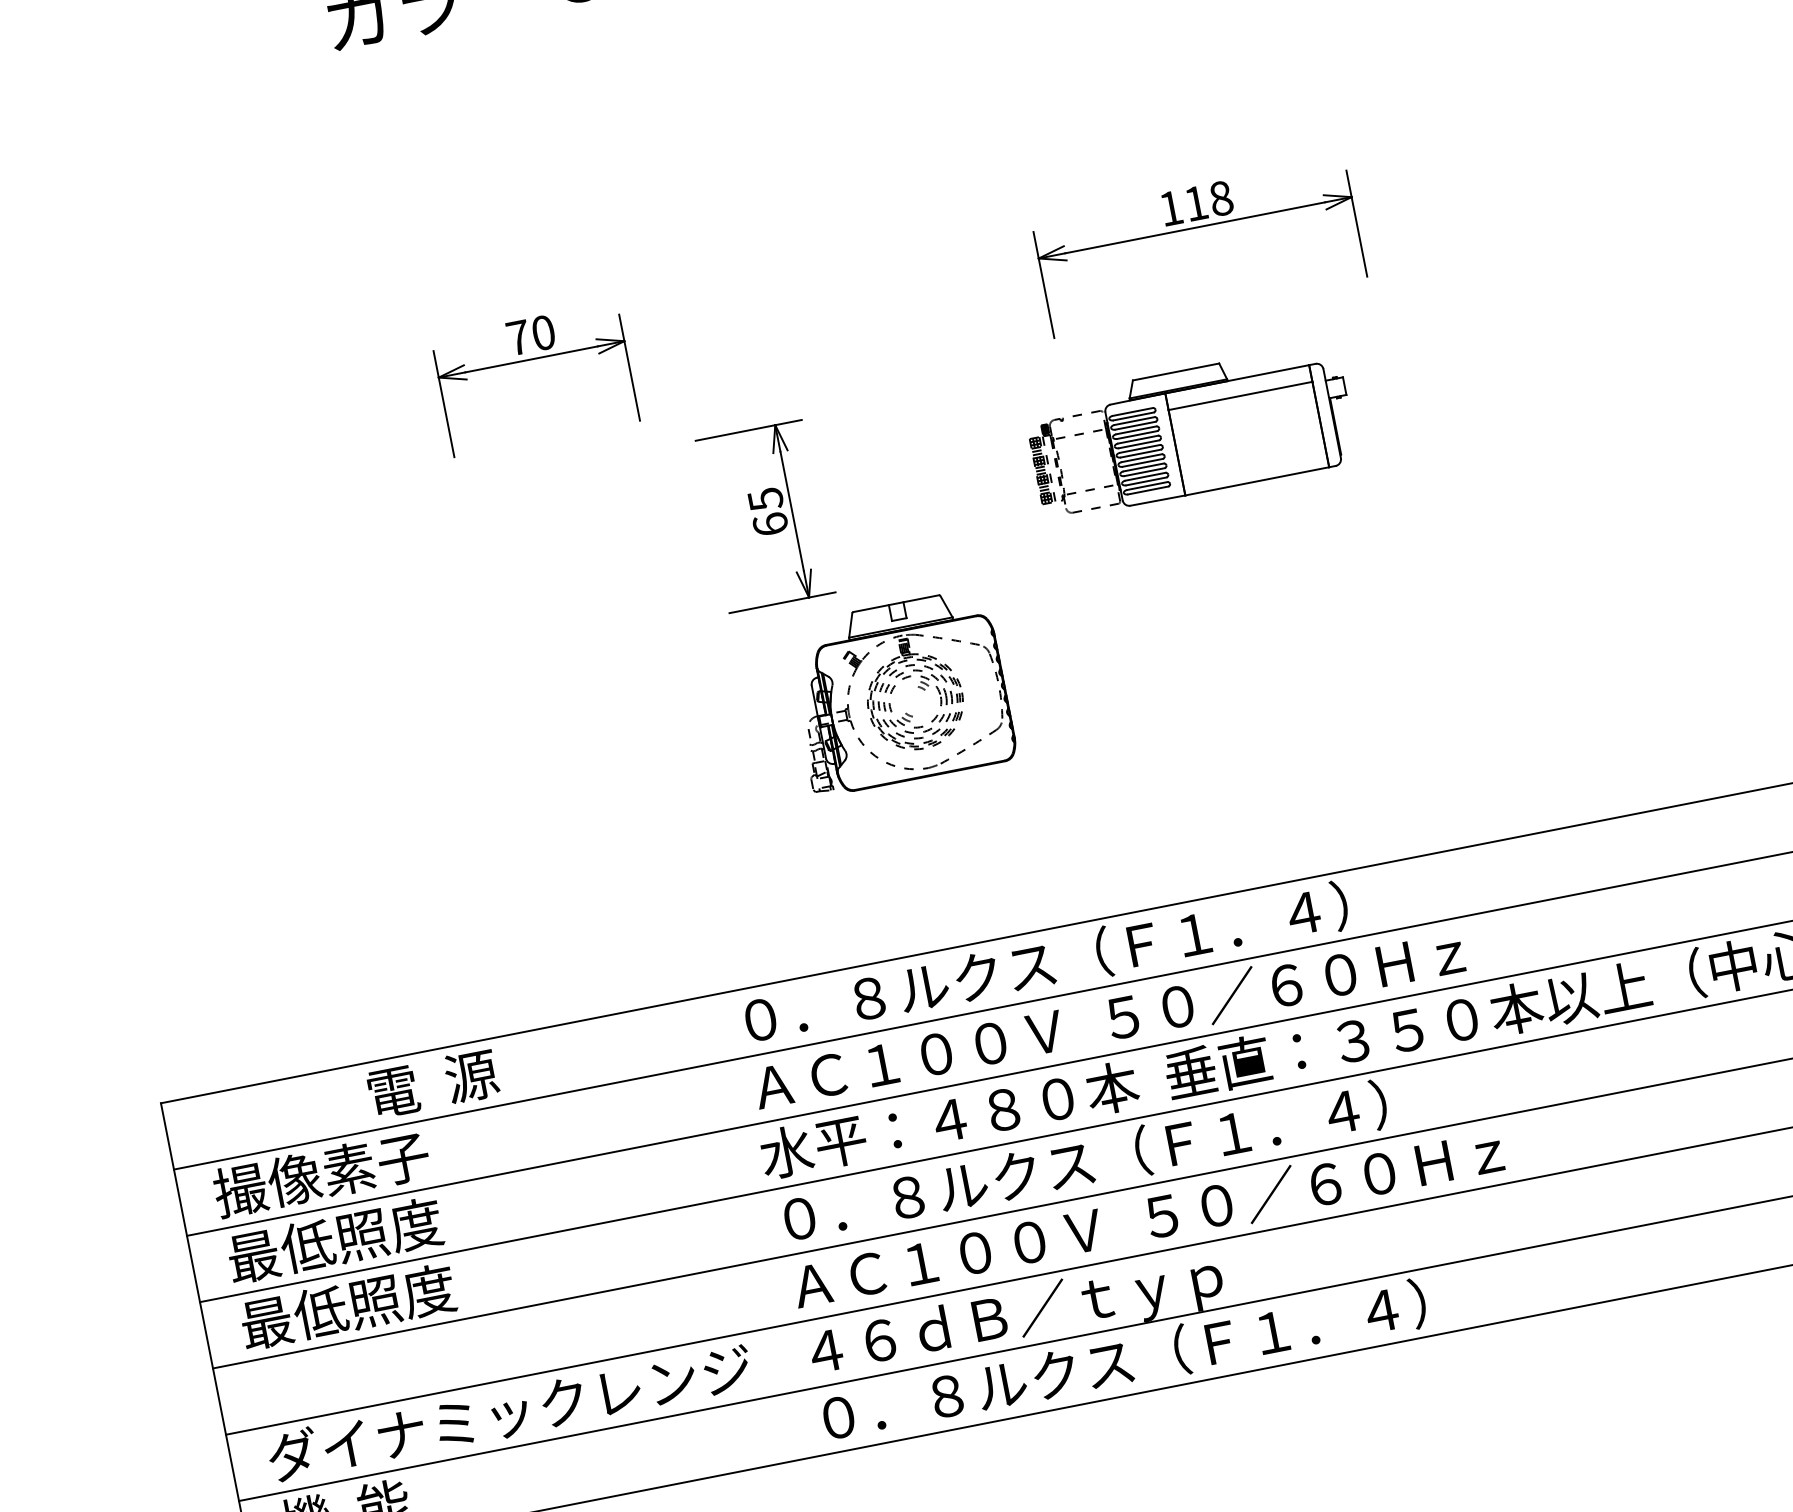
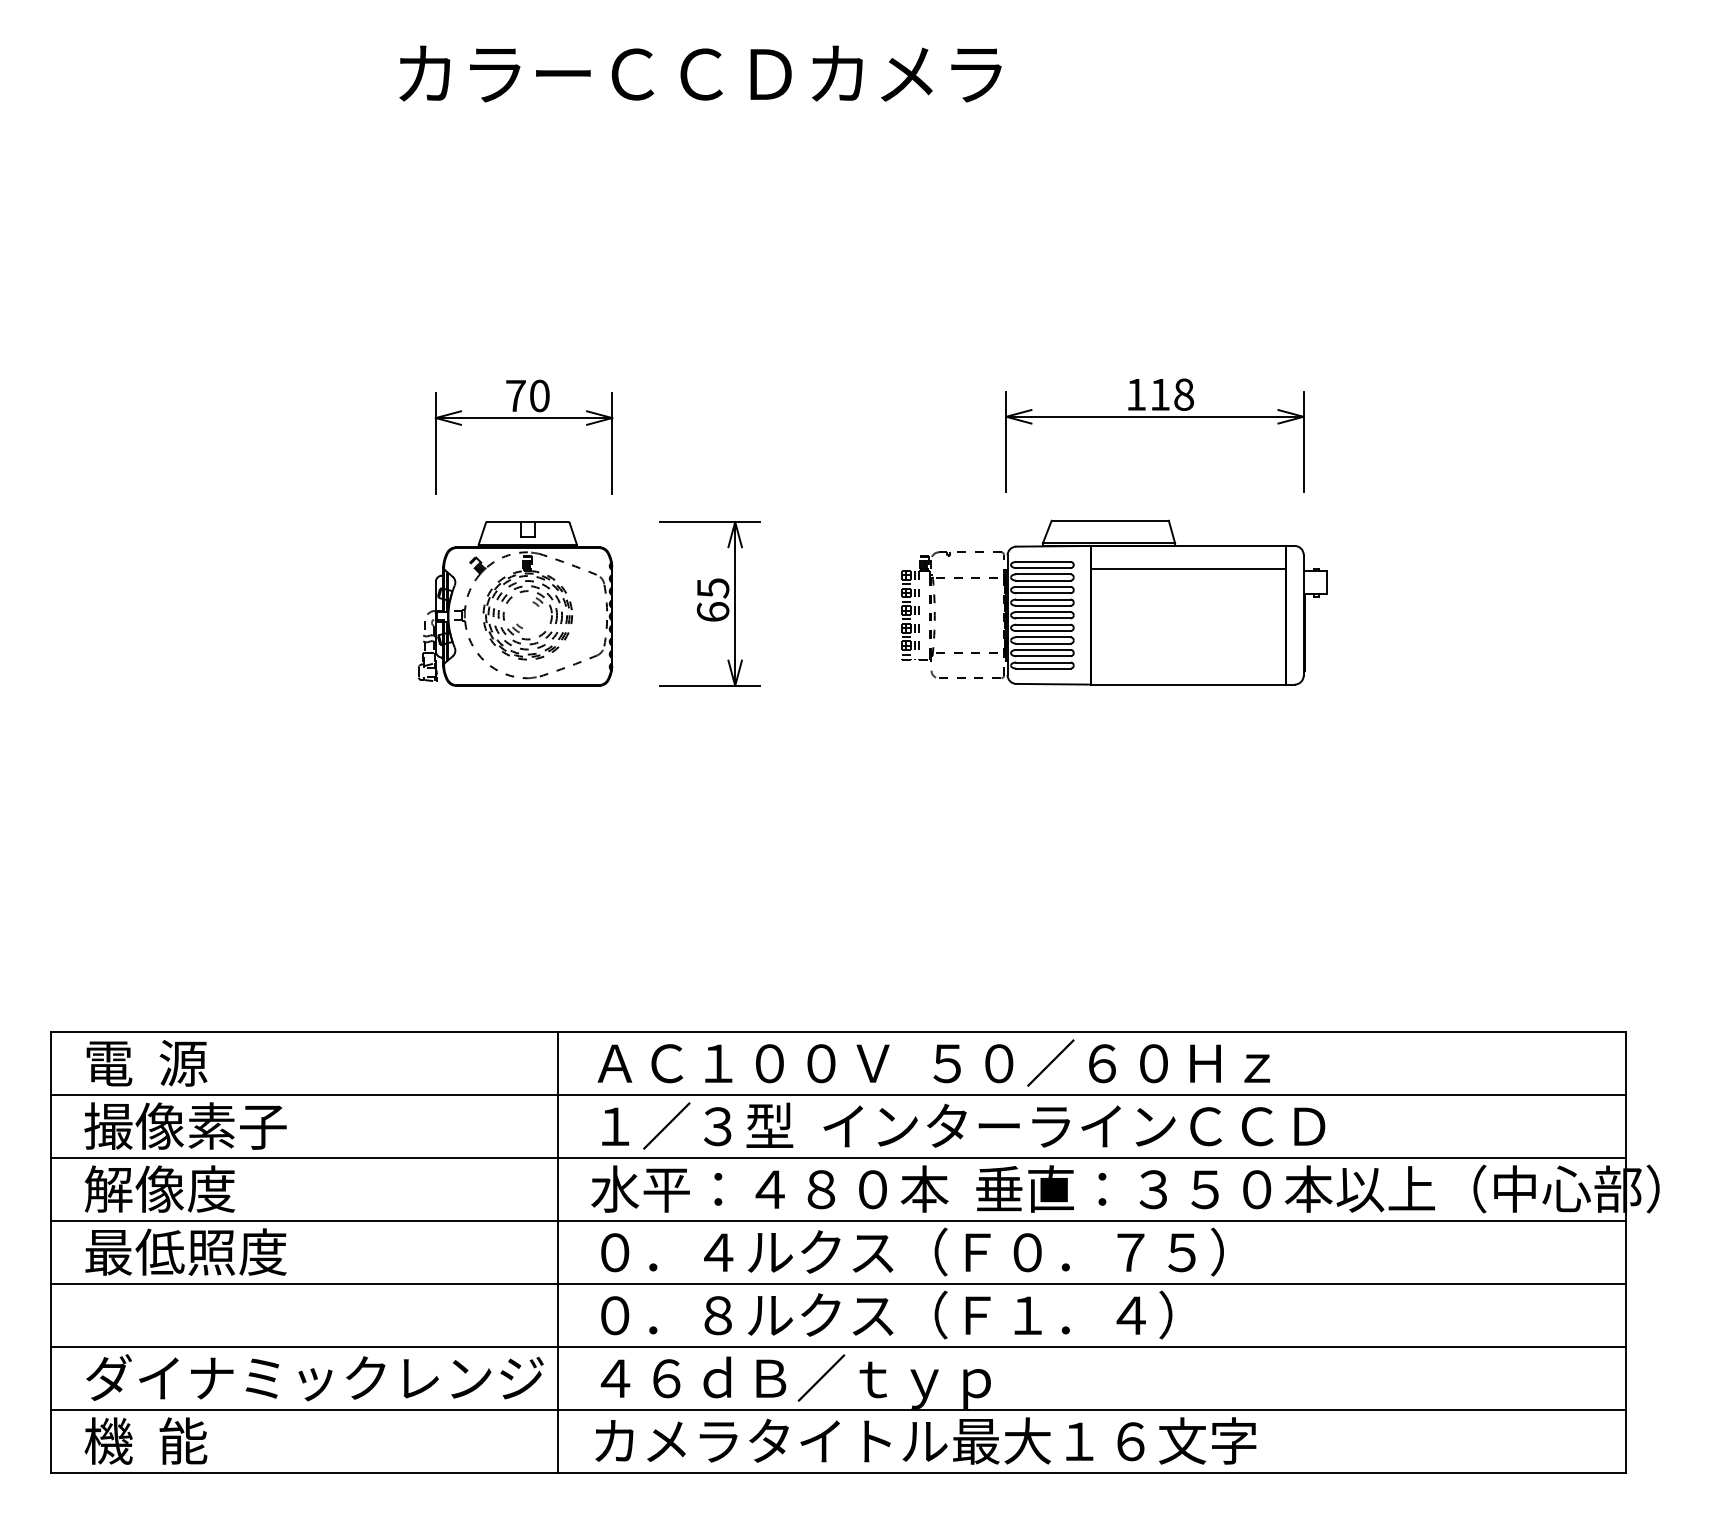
part: (1190, 431) -> (1114, 602), size x1.43
part: (900, 691) -> (515, 603), moved
text: (1095, 952) -> (933, 1062), ０．８ルクス（Ｆ１．４） -> ＡＣ１００Ｖ  ５０／６０Ｈｚ
text: (1137, 1013) -> (961, 1125), ＡＣ１００Ｖ  ５０／６０Ｈｚ -> １／３型  インターラインＣＣＤ
text: (432, 1084) -> (146, 1063), moved
text: (1166, 1145) -> (963, 1251), ０．８ルクス（Ｆ１．４） -> ０．４ルクス（Ｆ０．７５）
text: (1147, 1218) -> (933, 1314), ＡＣ１００Ｖ  ５０／６０Ｈｚ -> ０．８ルクス（Ｆ１．４）
line: (739, 1230) -> (557, 1252), added
text: (334, 1239) -> (185, 1188), 最低照度 -> 解像度
text: (1165, 1352) -> (925, 1440), ０．８ルクス（Ｆ１．４） -> カメラタイトル最大１６文字

